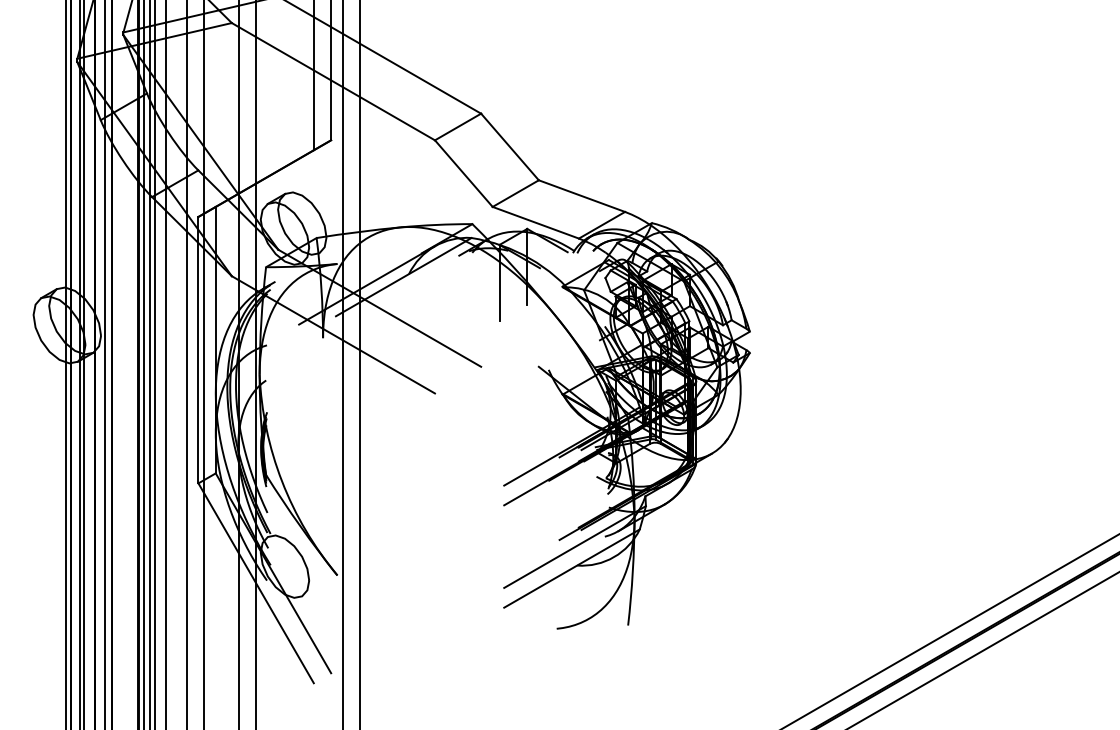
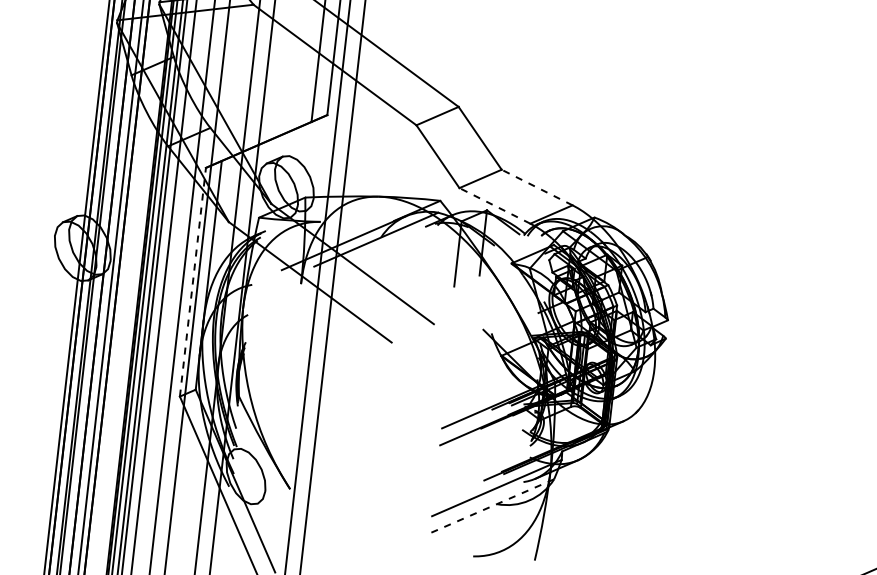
line: (581, 196) -> (536, 187), solid -> dashed
line: (535, 222) -> (494, 205), solid -> dashed
line: (198, 349) -> (193, 281), solid -> dashed
line: (571, 568) -> (491, 506), solid -> dashed

